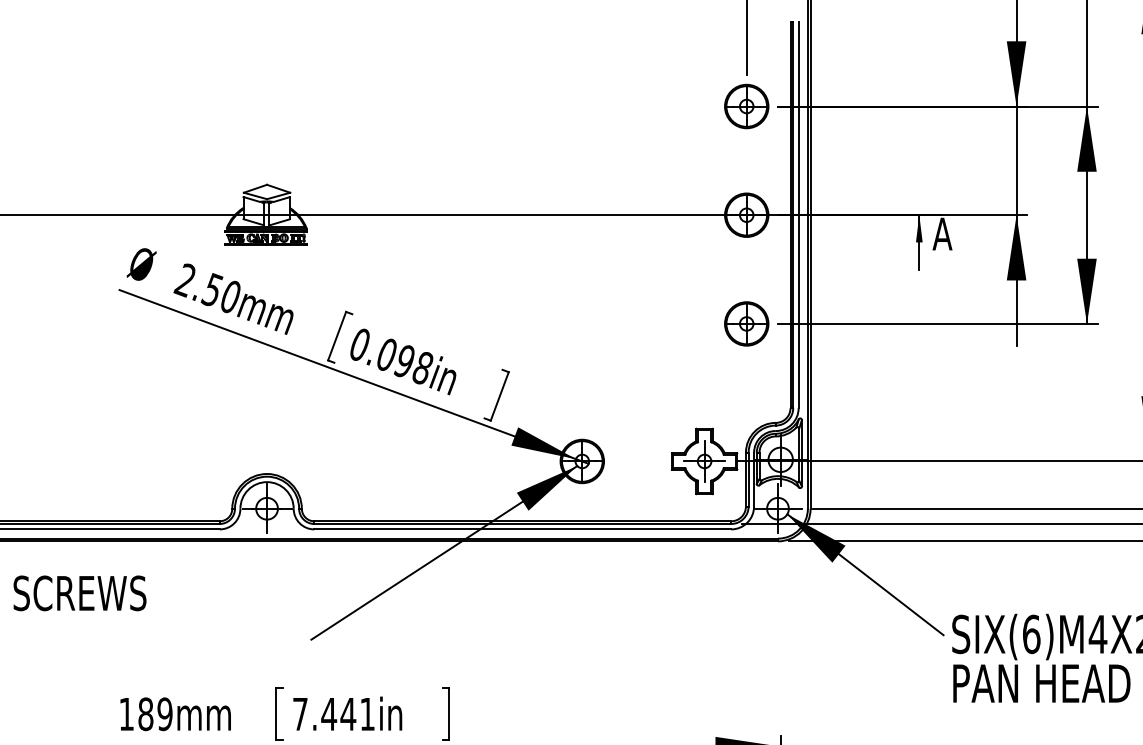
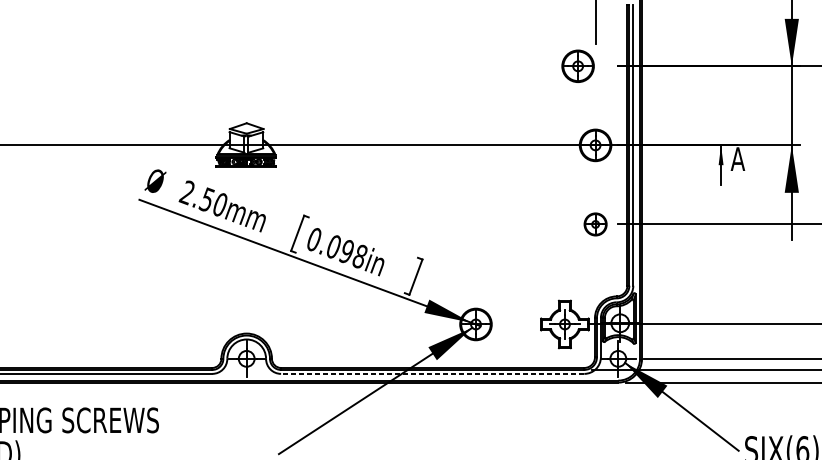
part: (746, 106) -> (577, 66), moved
part: (746, 323) -> (595, 224), size x0.7
line: (522, 529) -> (432, 373), solid -> dashed

